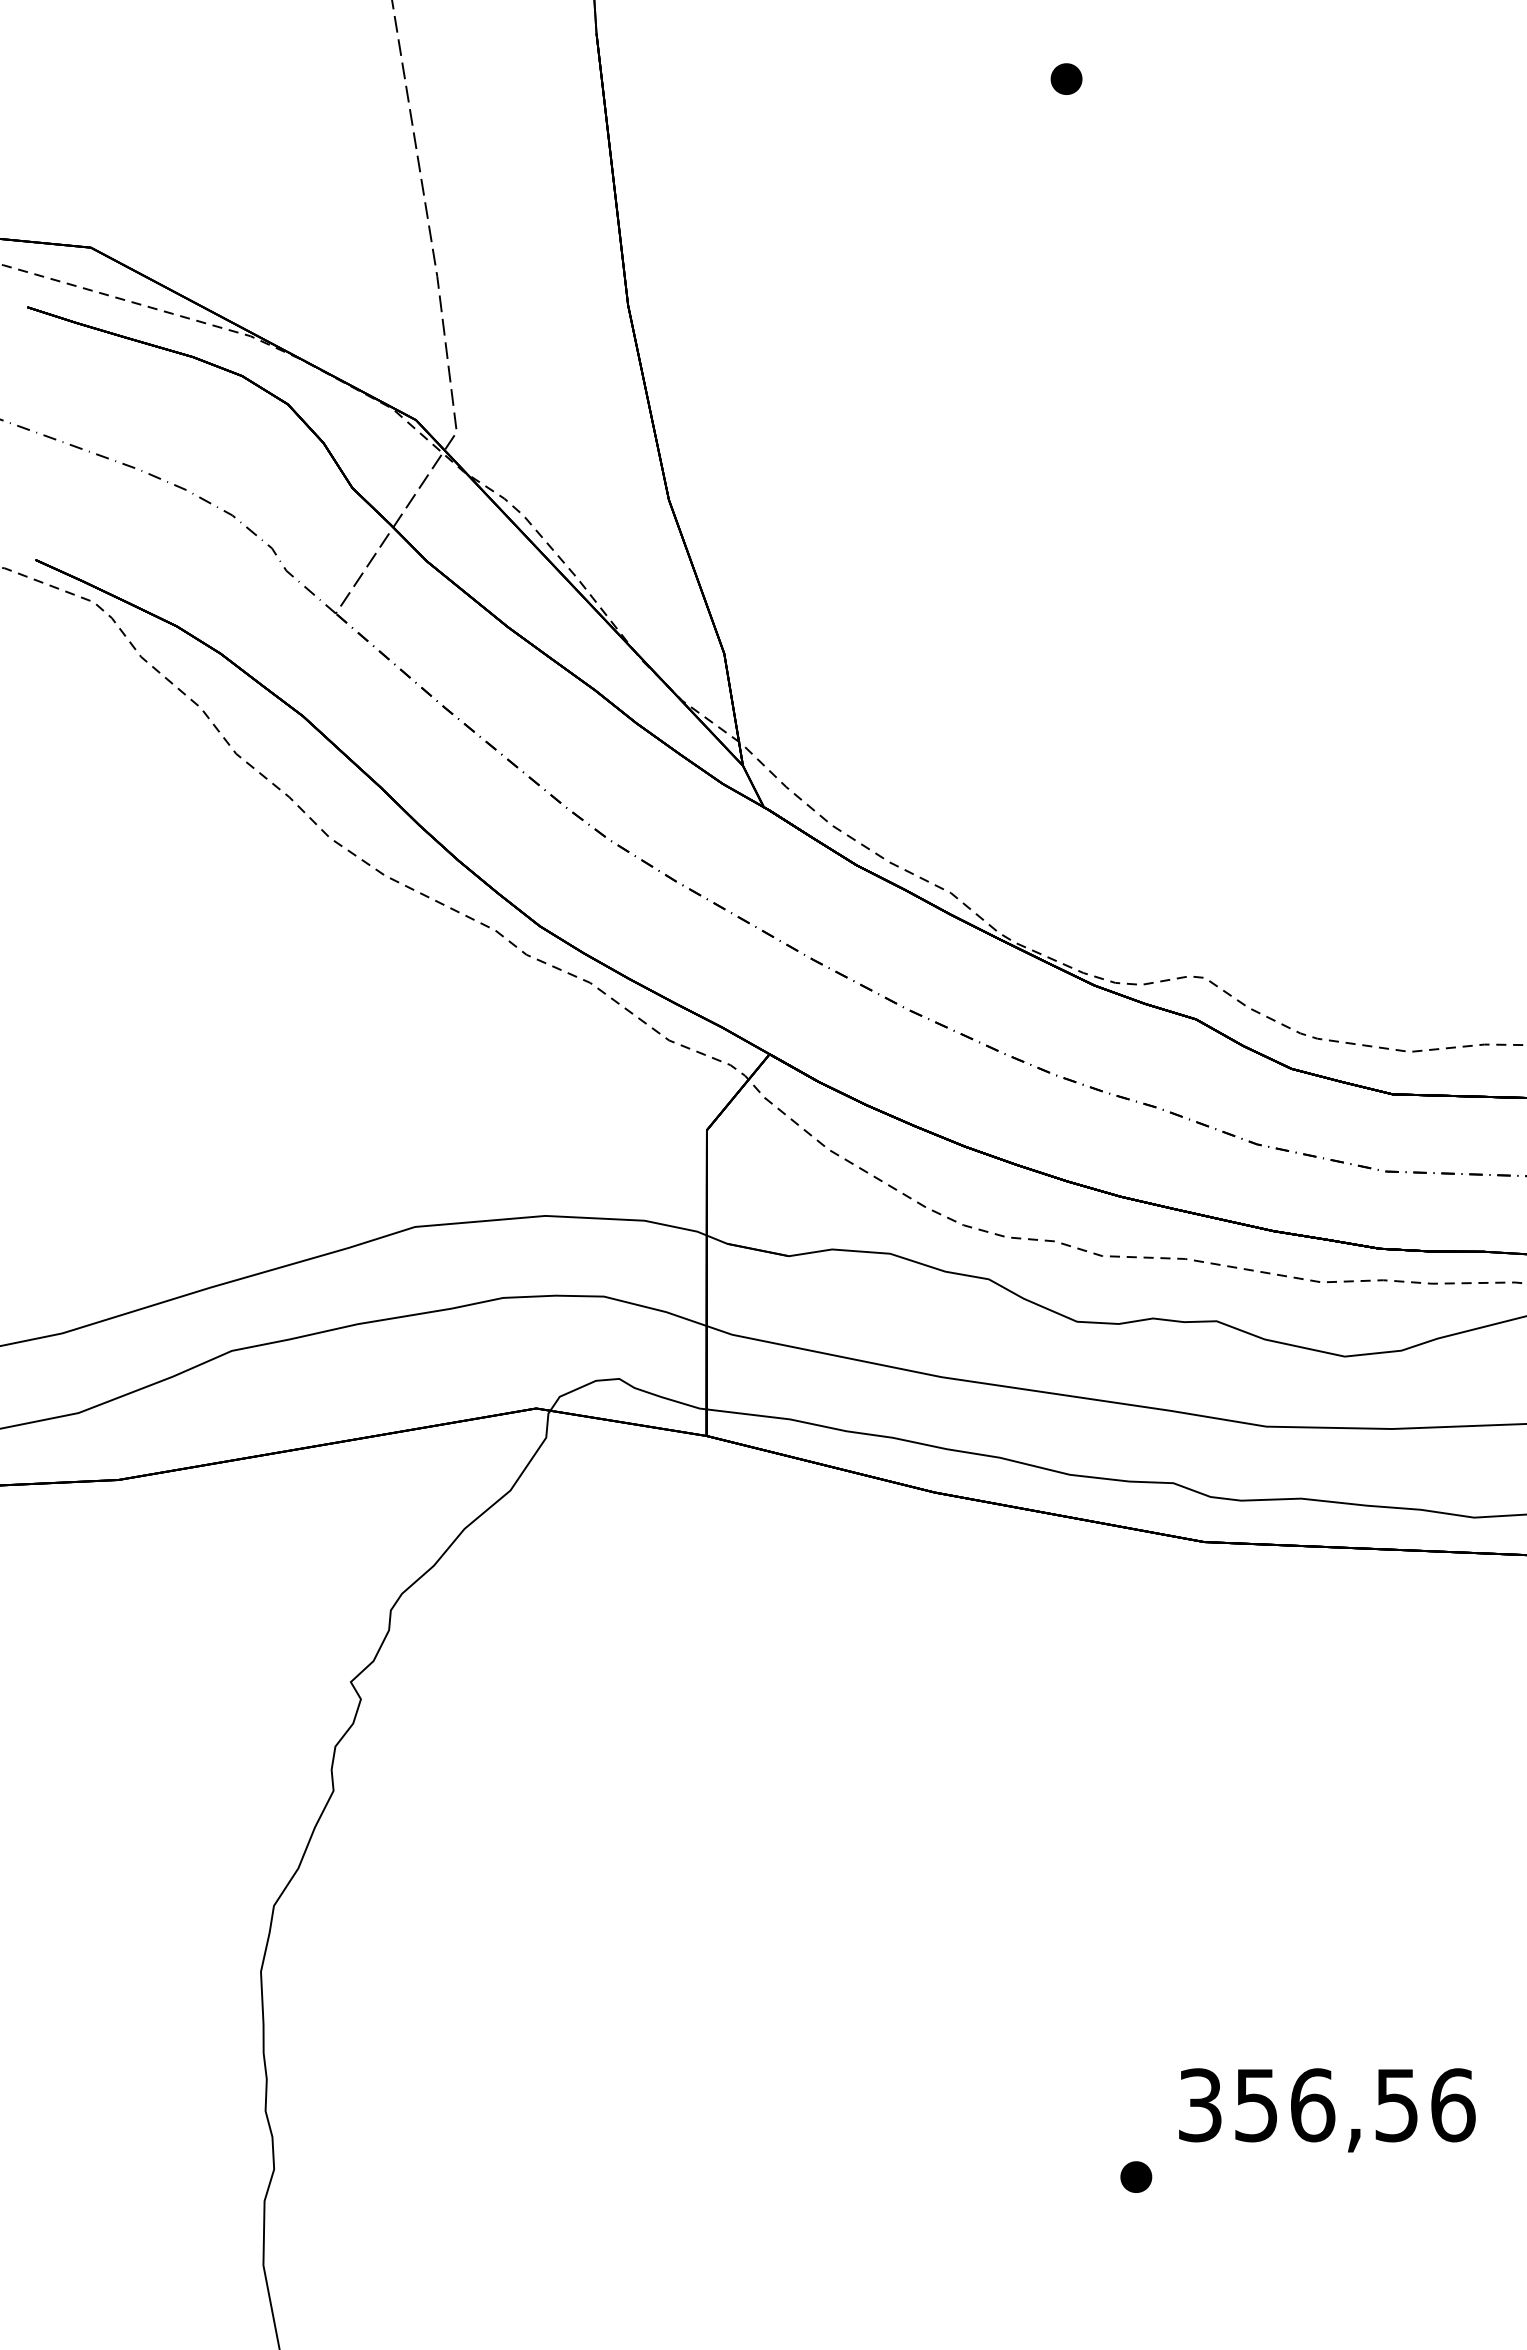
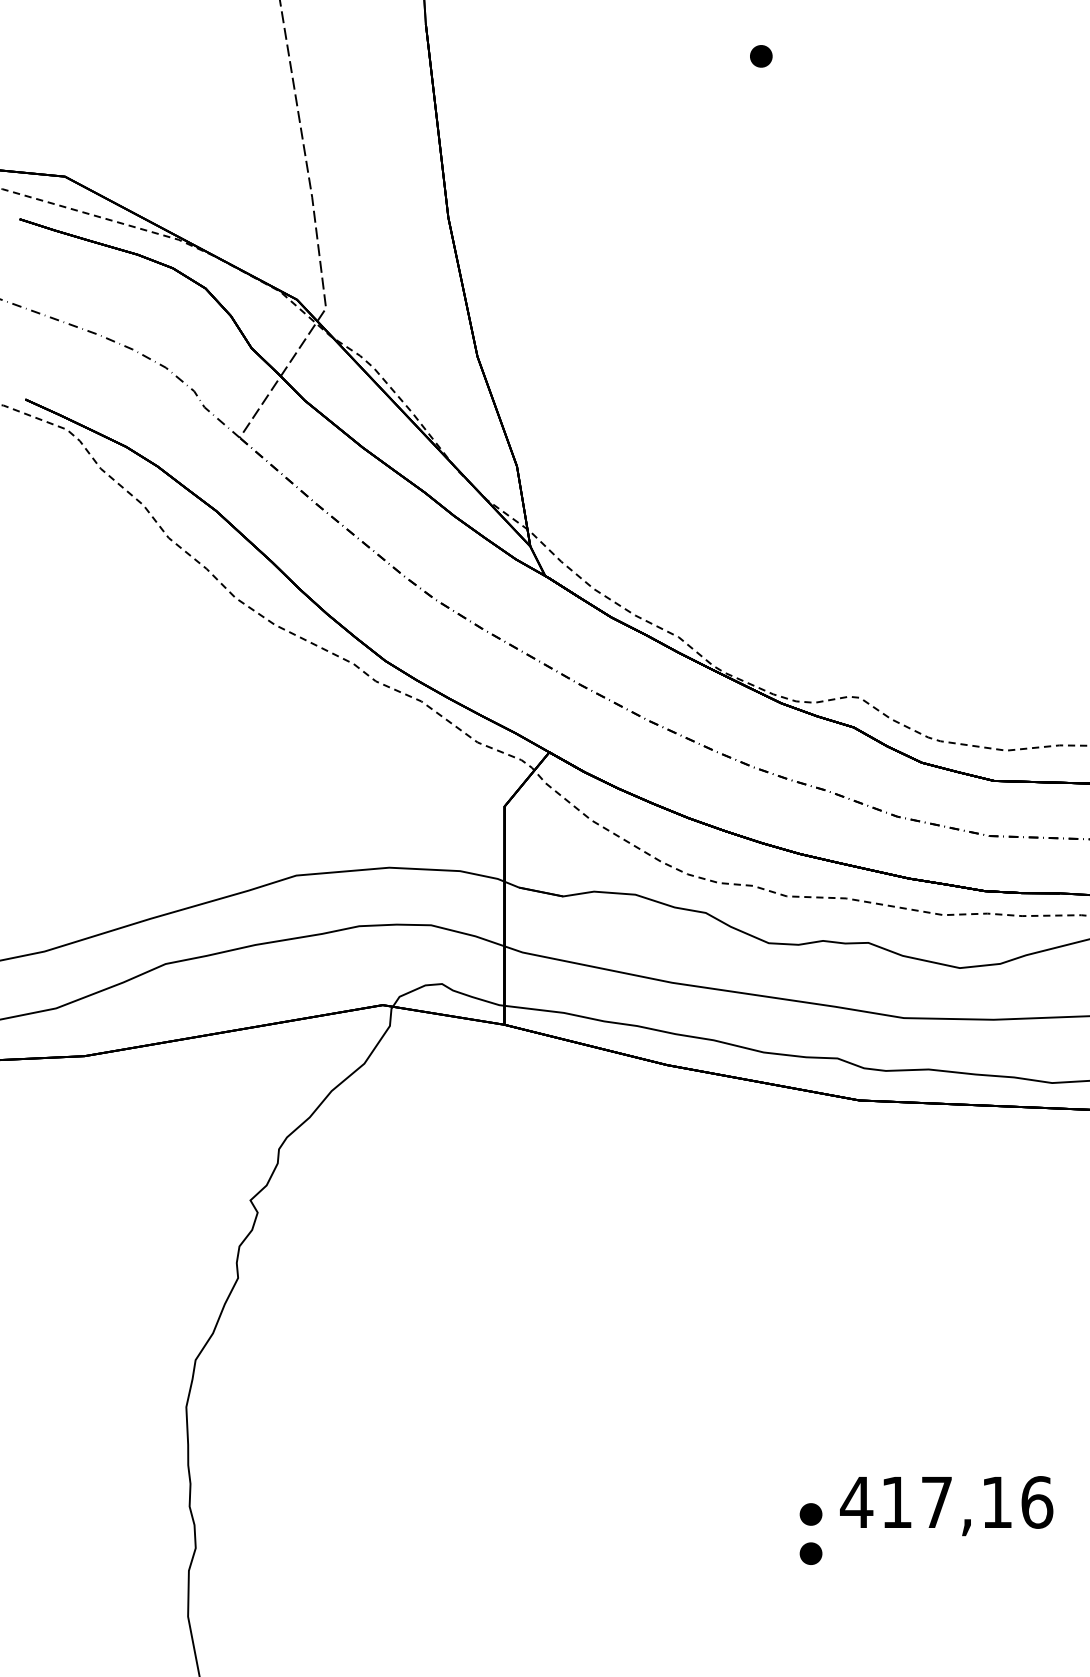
text: (1296, 2105) -> (925, 1502), 356,56 -> 417,16
part: (1136, 2121) -> (811, 1514), added

